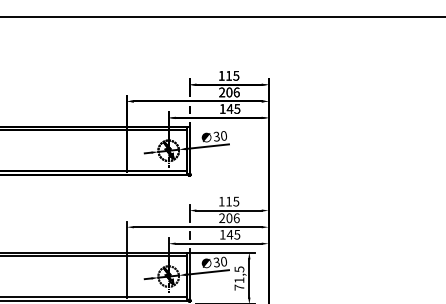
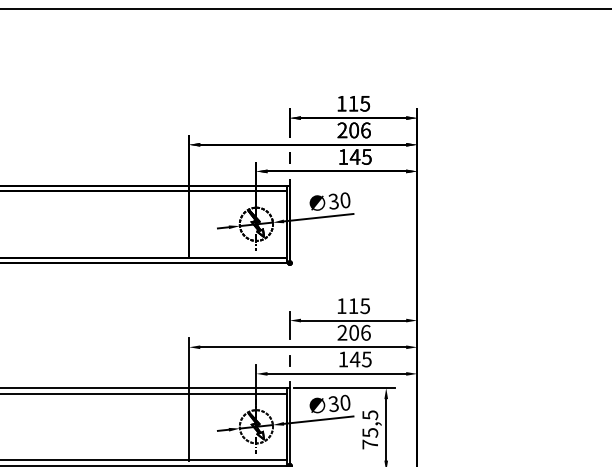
text: (239, 280) -> (370, 433), 71,5 -> 75,5

